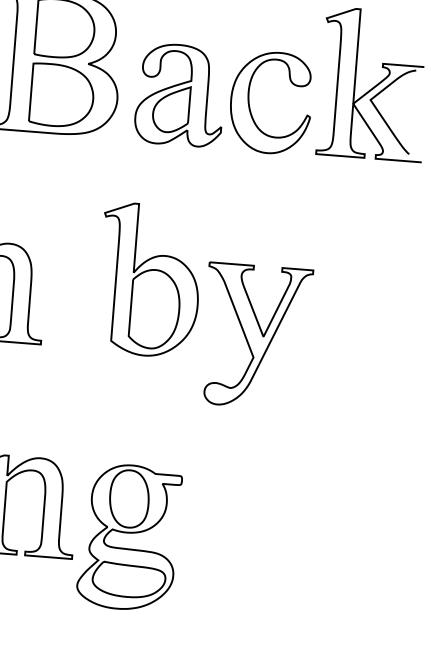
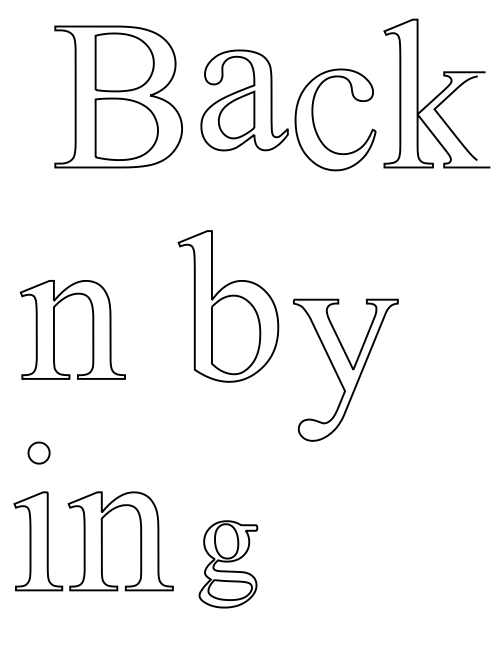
part: (180, 95) -> (244, 100), moved
part: (255, 335) -> (345, 369), moved
part: (129, 537) -> (228, 564), size x0.6

